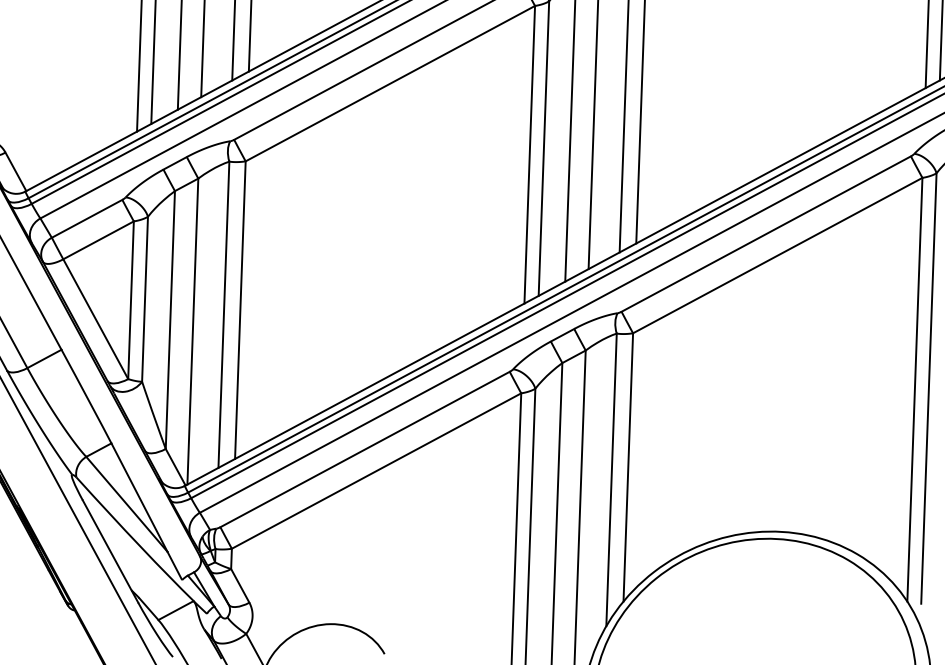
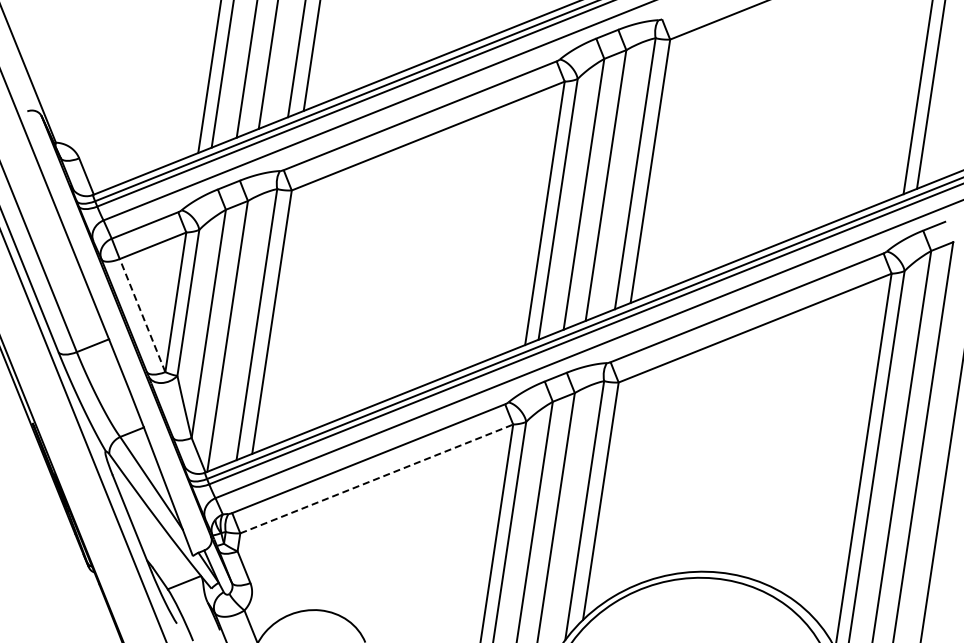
line: (95, 319) -> (142, 315), solid -> dashed
line: (376, 470) -> (376, 478), solid -> dashed

